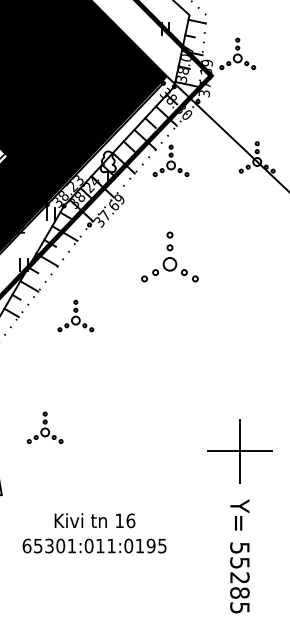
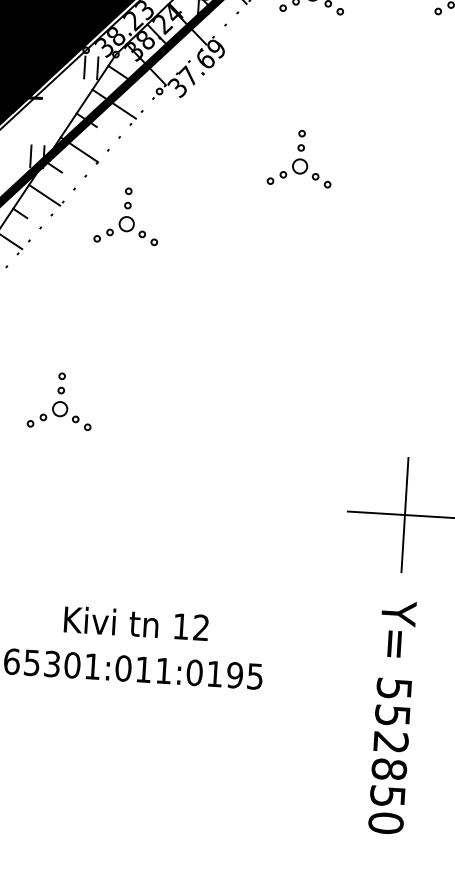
part: (169, 257) -> (299, 158), size x0.62
part: (75, 315) -> (126, 214), moved
part: (44, 427) -> (59, 400), moved
text: (130, 520) -> (200, 627), 16 -> 12

